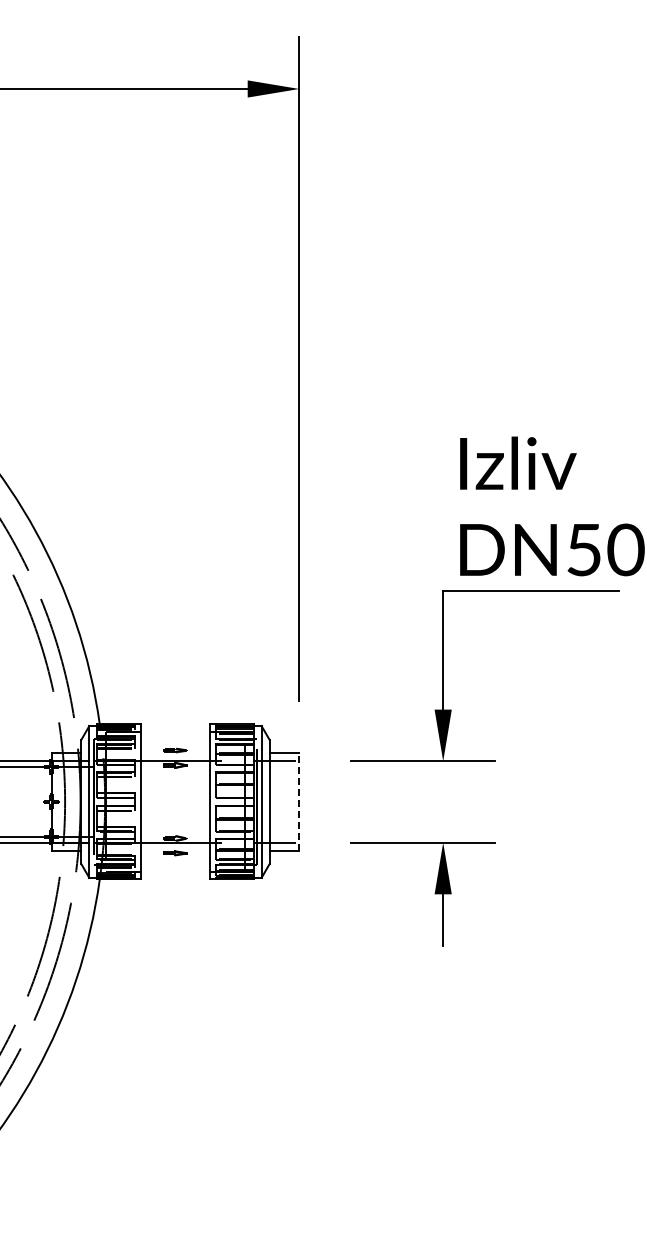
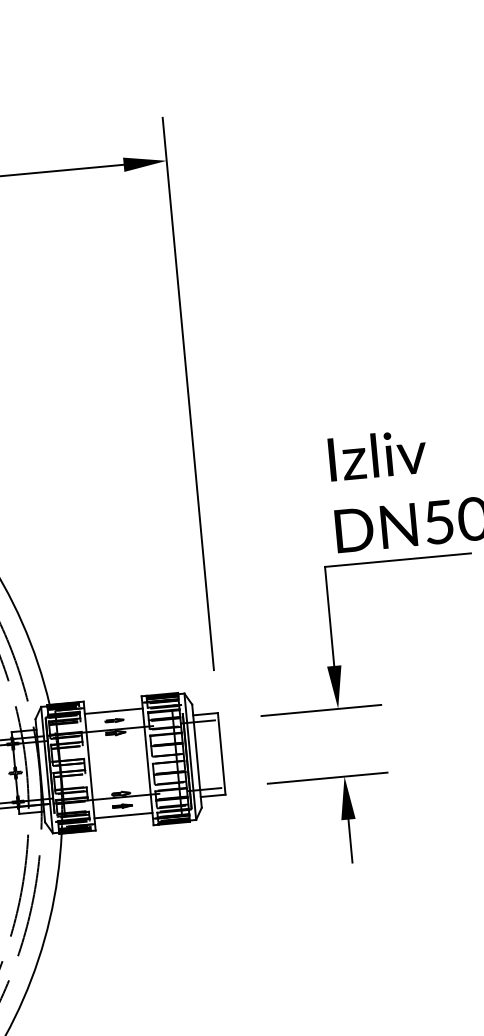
line: (175, 739) -> (113, 711), added
line: (299, 801) -> (221, 753), dashed -> solid
line: (175, 864) -> (123, 815), added

